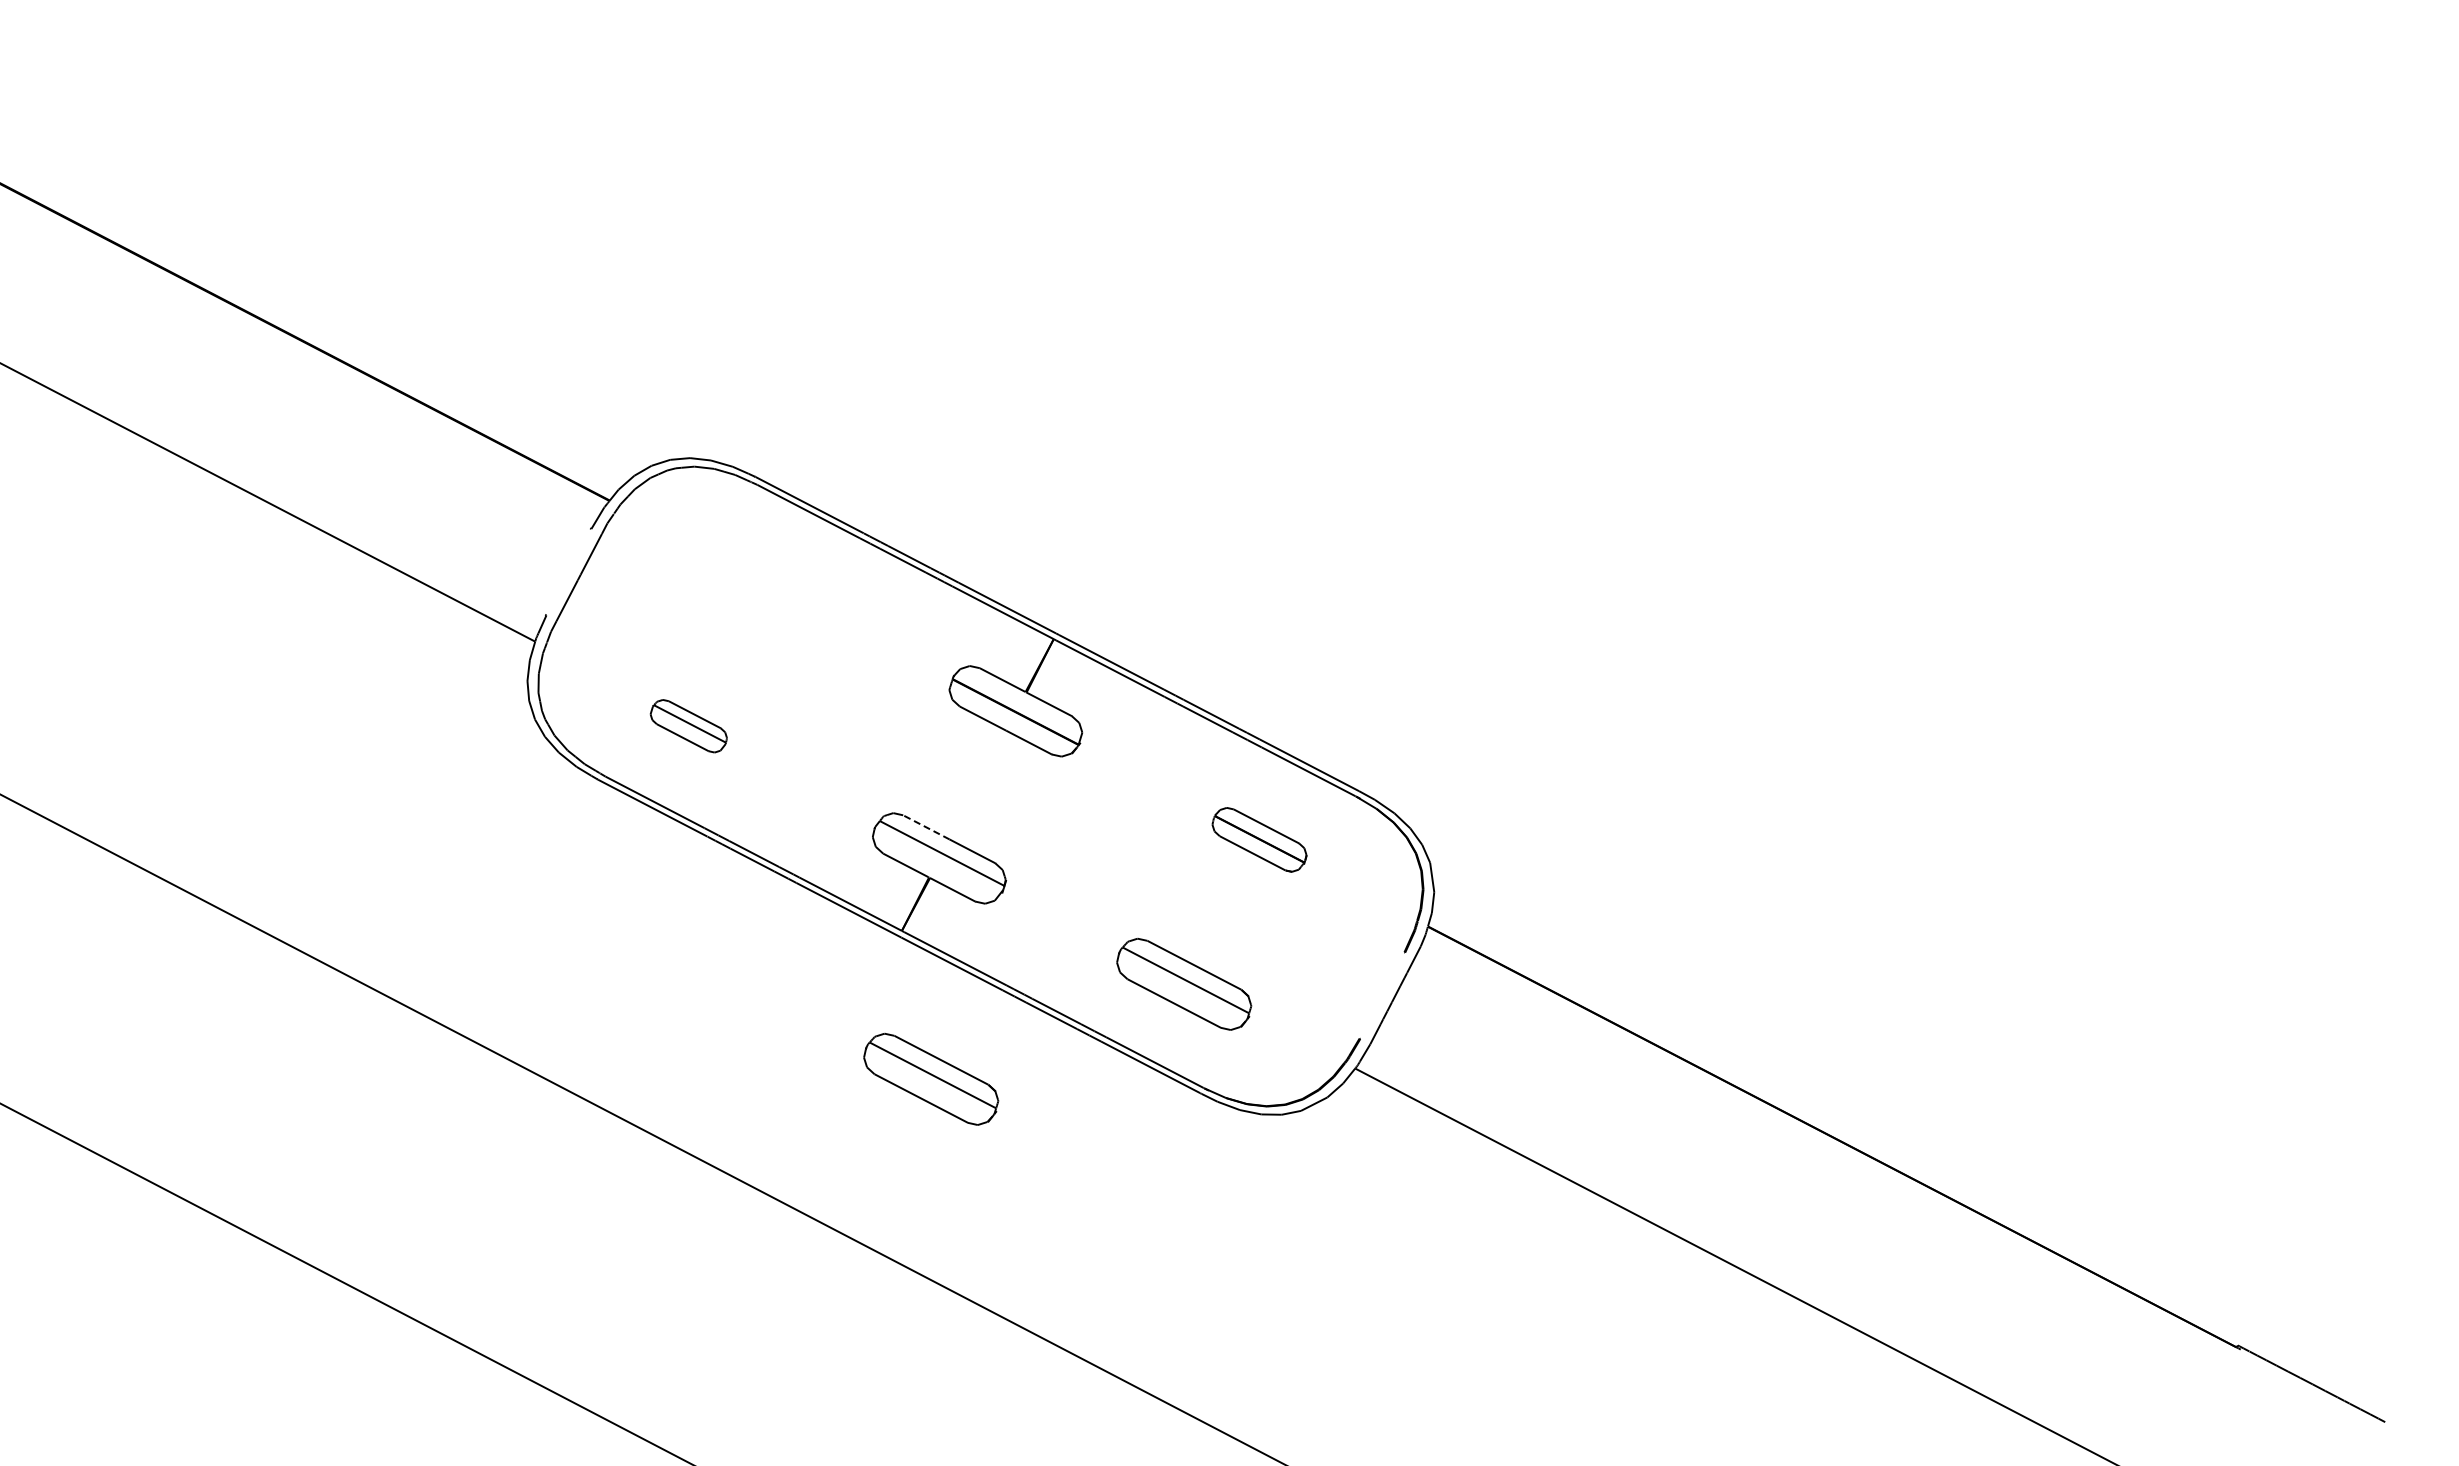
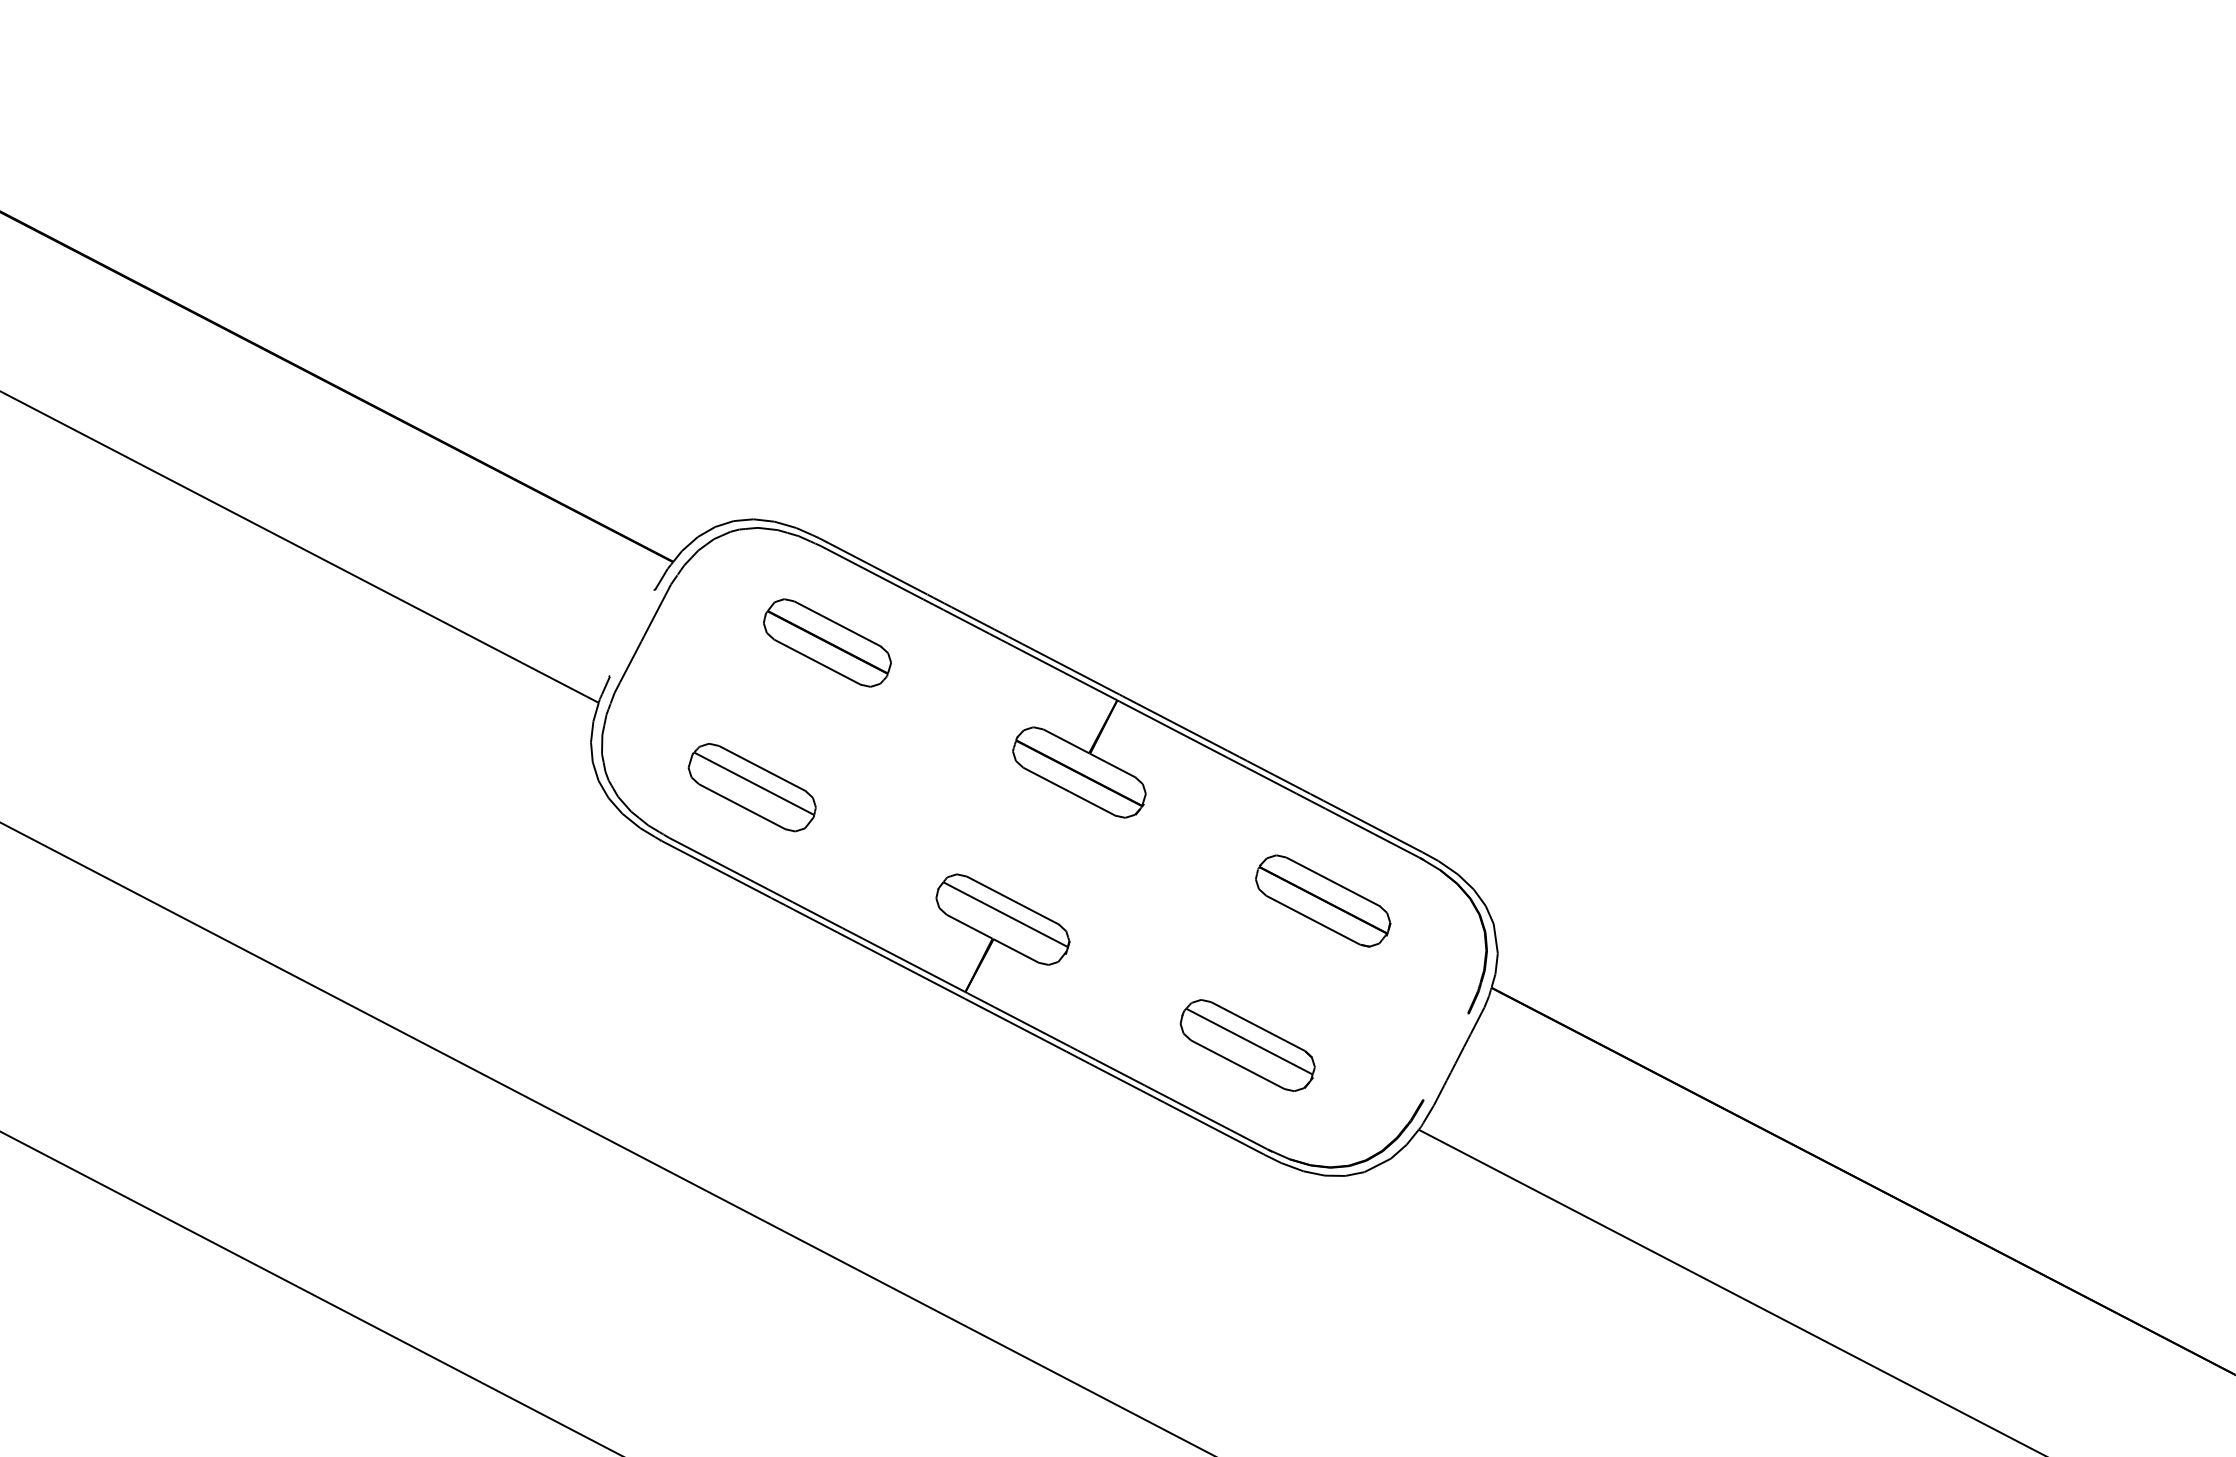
part: (763, 581) -> (827, 642), added
part: (688, 725) -> (752, 786), size x1.67
line: (925, 827) -> (989, 888), dashed -> solid
part: (1259, 839) -> (1323, 900), size x1.43
part: (931, 1079) -> (995, 1140), removed

